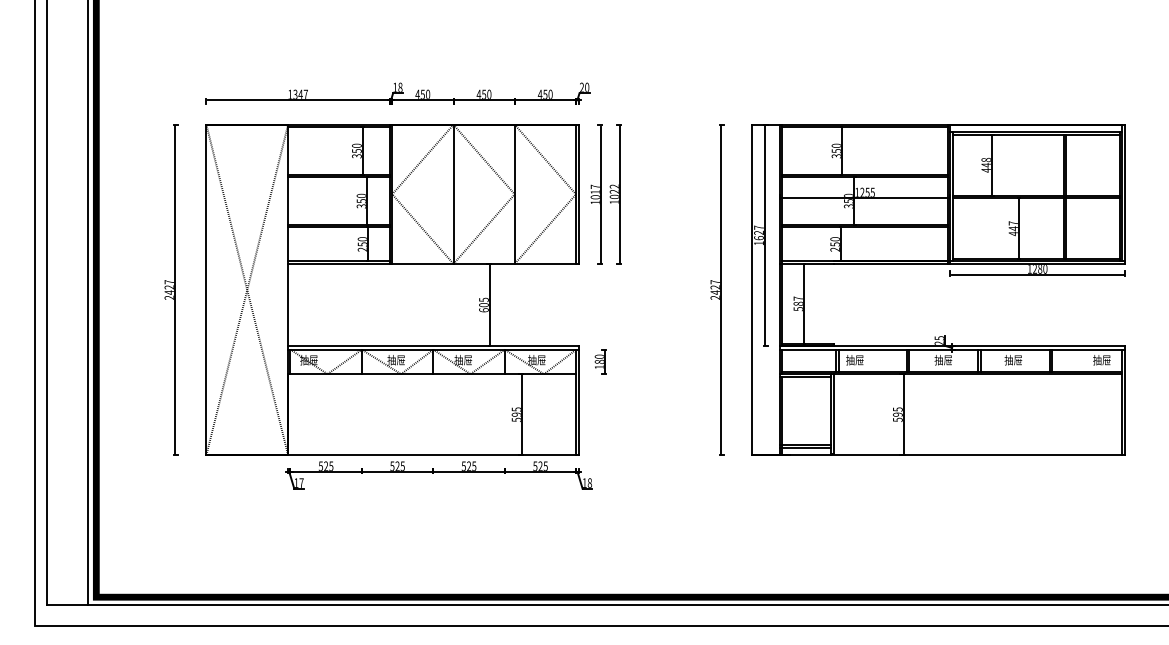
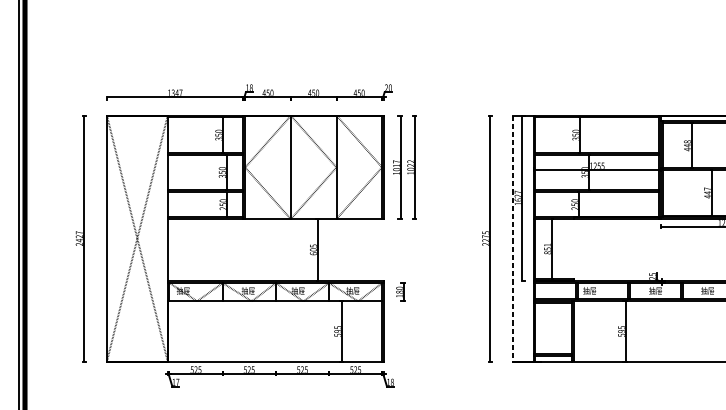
text: (714, 287) -> (485, 236), 2427 -> 2275
line: (752, 290) -> (513, 239), solid -> dashed
text: (797, 303) -> (546, 248), 587 -> 851

